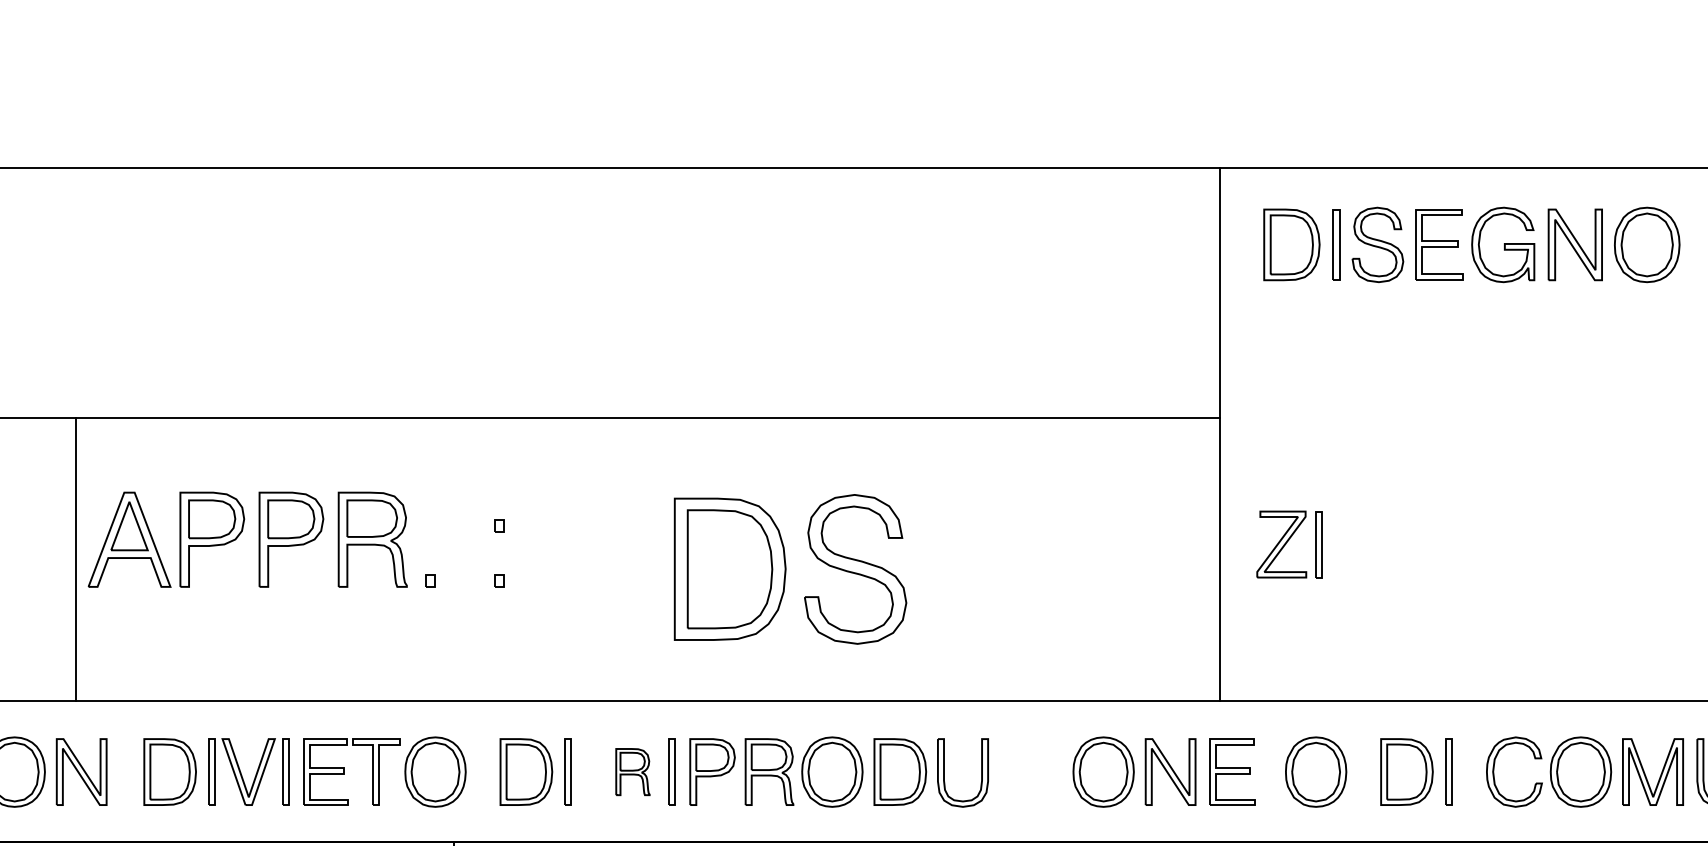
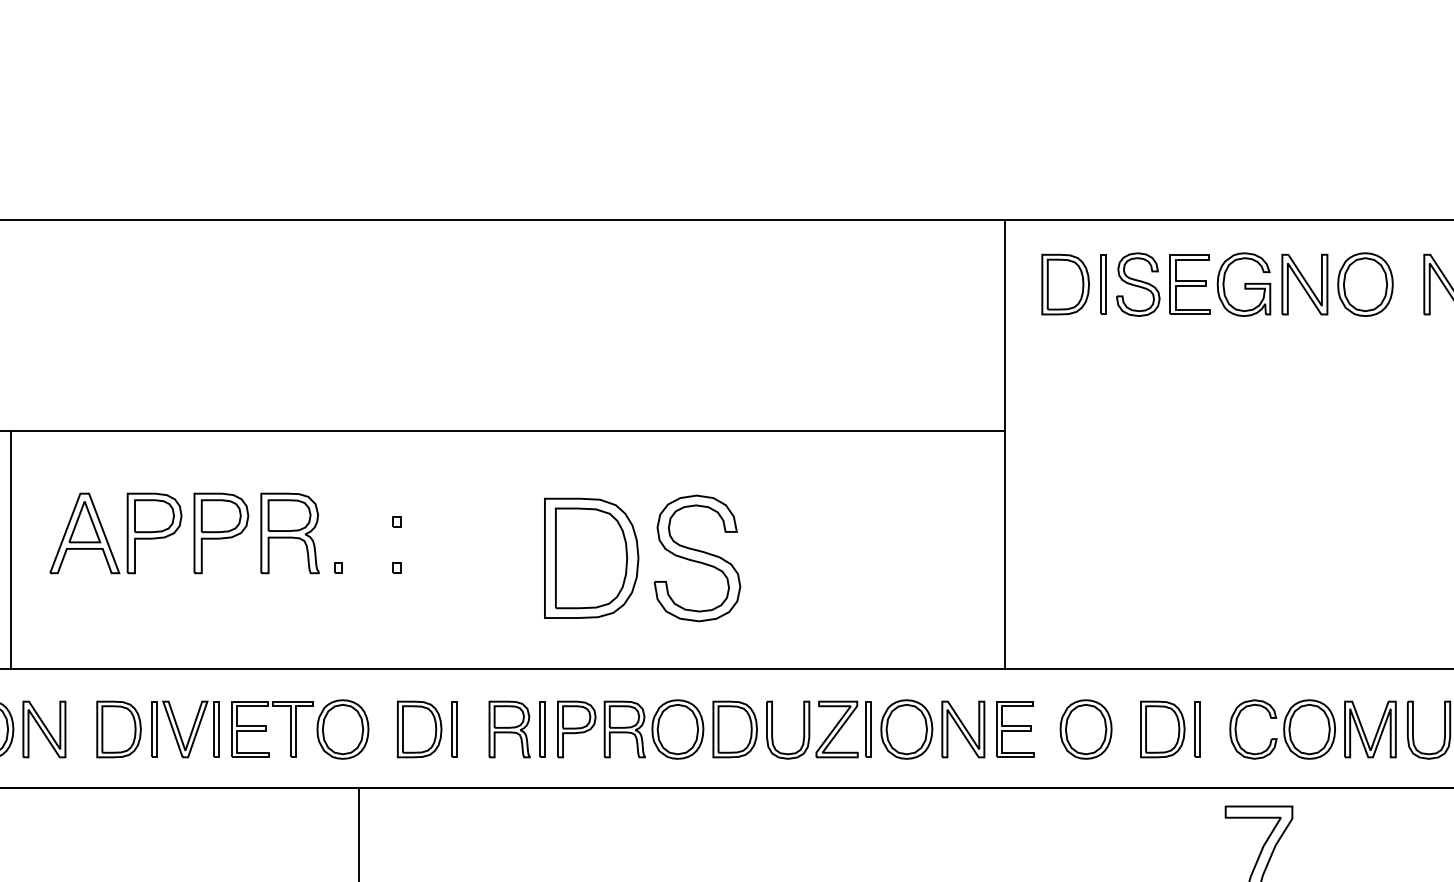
part: (1289, 544) -> (843, 729), moved
line: (75, 558) -> (10, 549), moved
part: (632, 772) -> (509, 729), size x1.43

